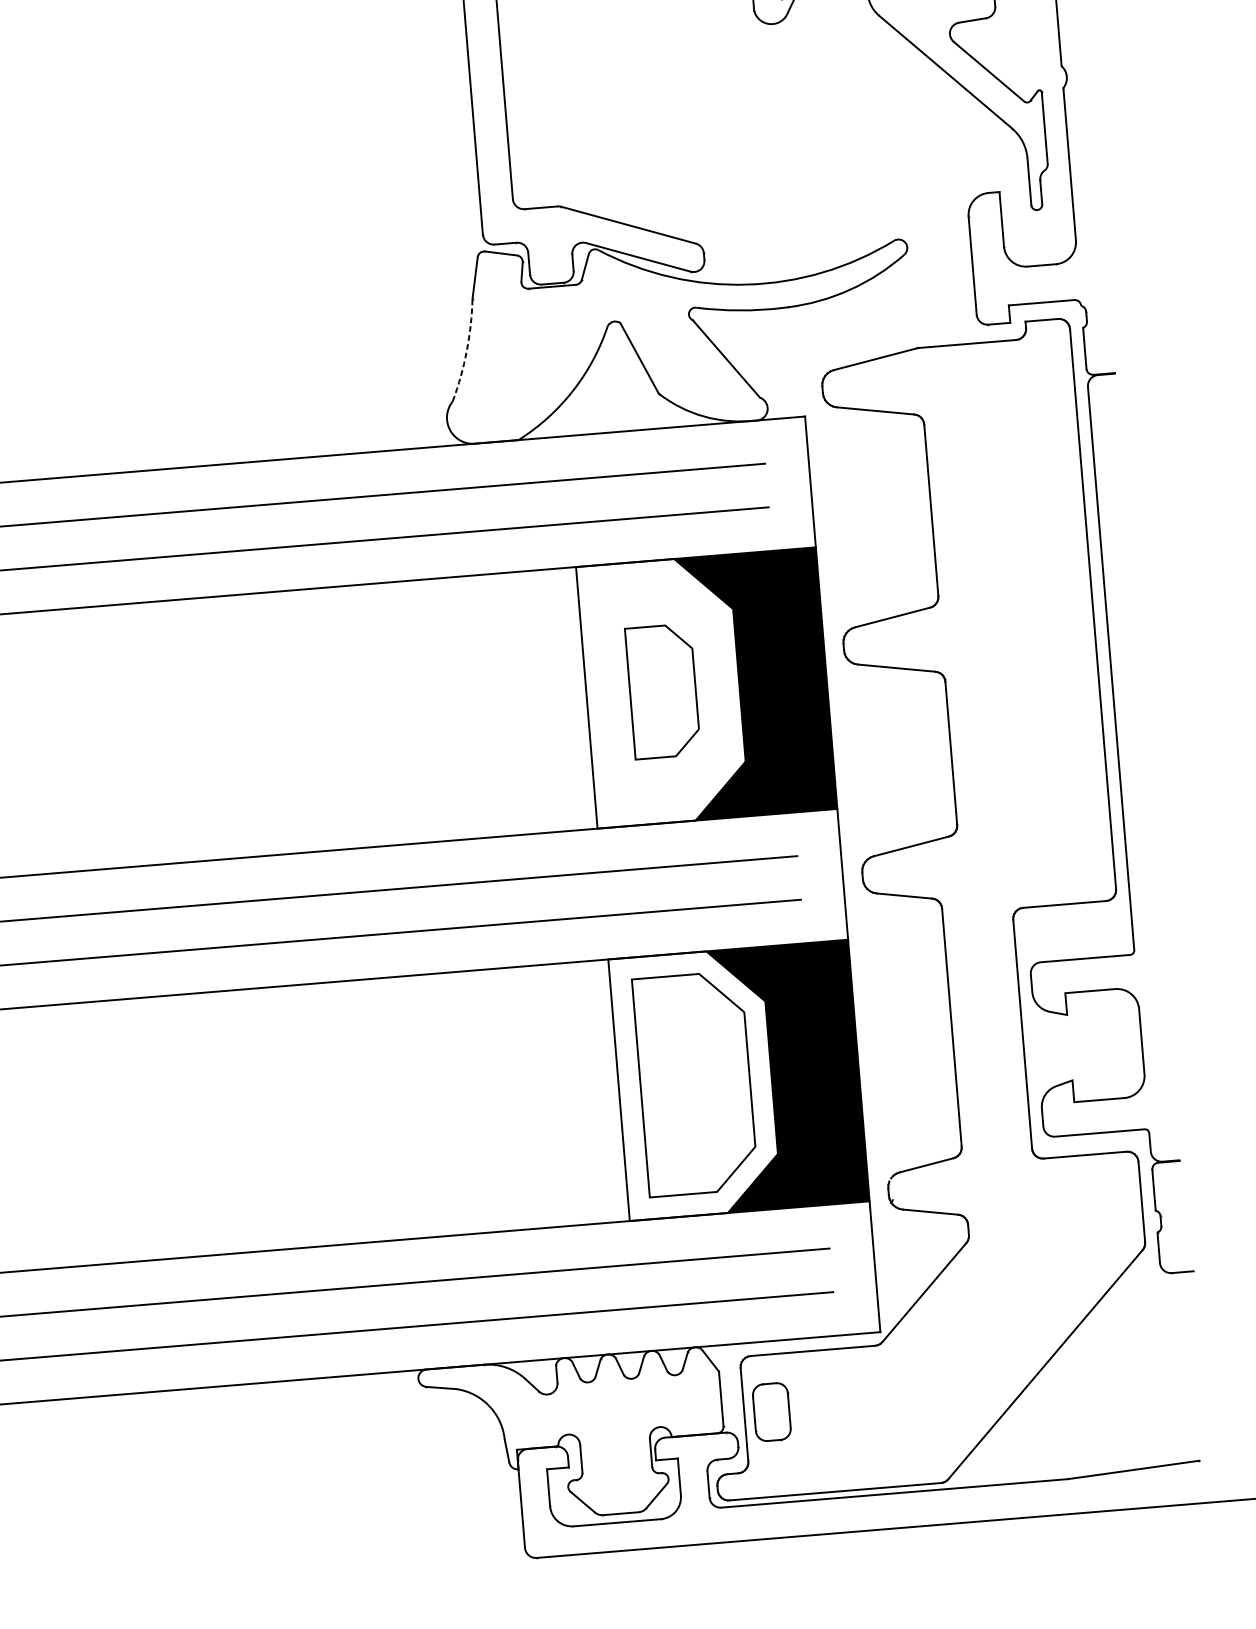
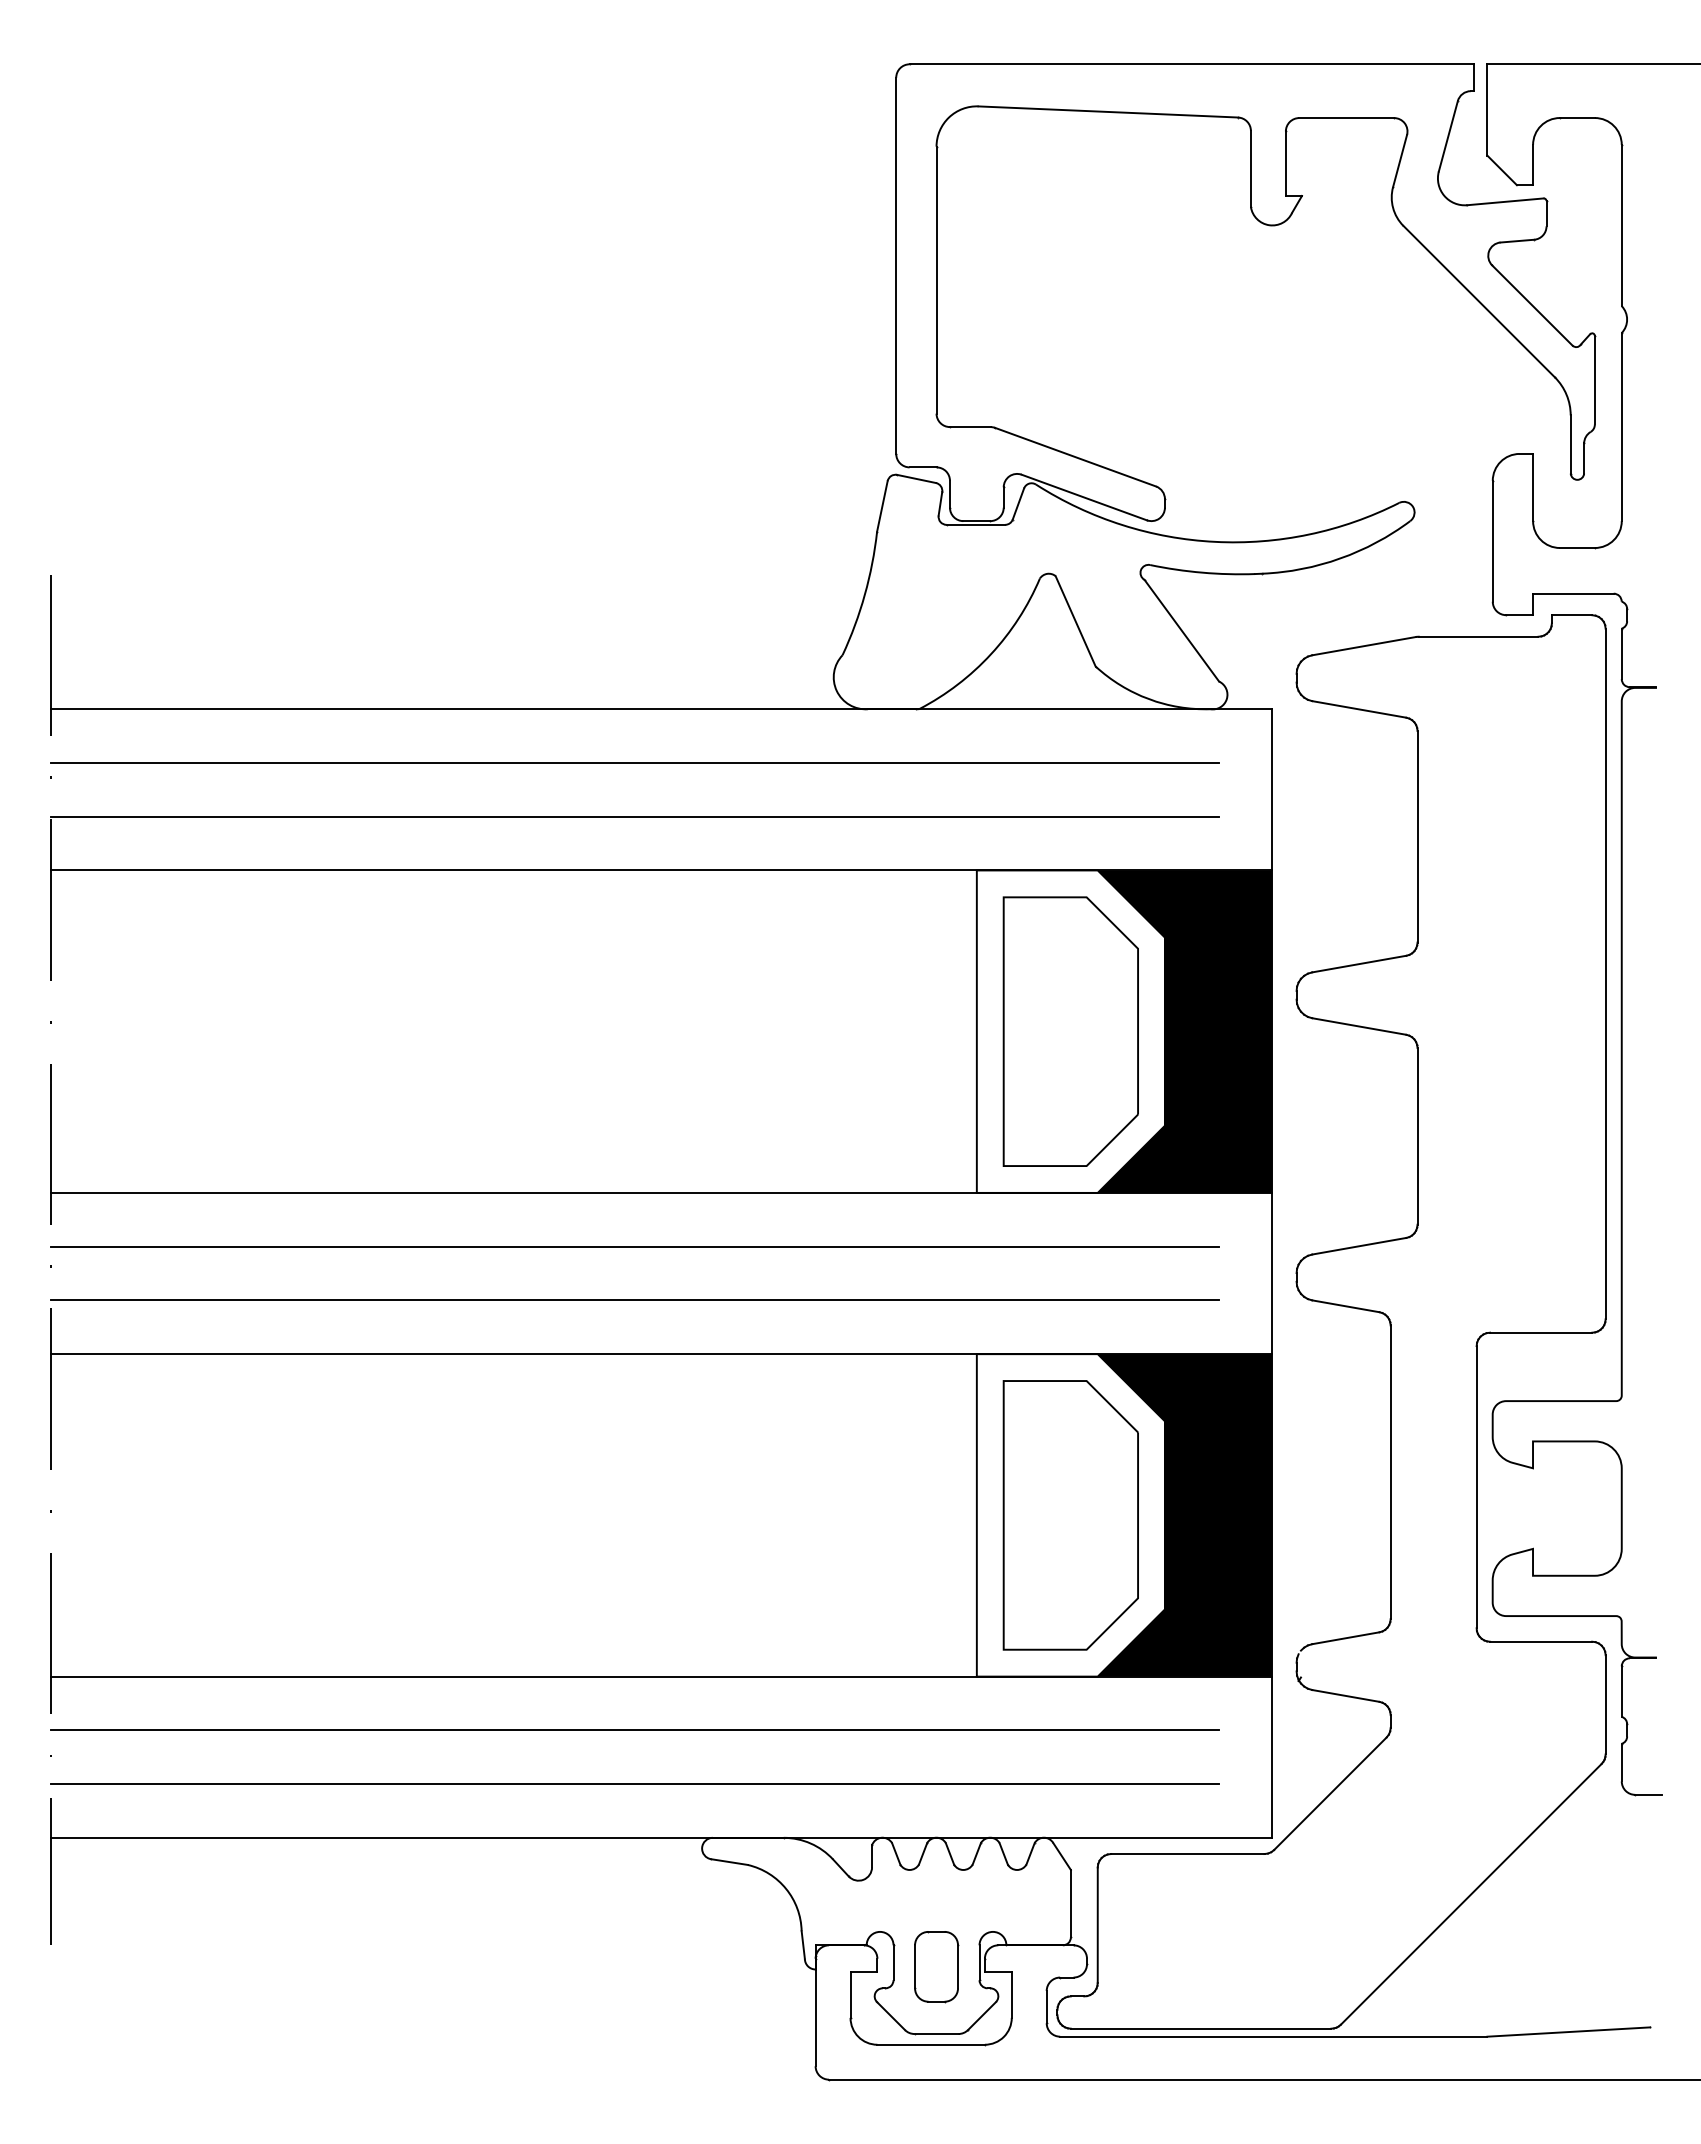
arc: (466, 350) -> (864, 594), dashed -> solid
part: (662, 691) -> (1070, 1031), size x1.67
part: (771, 1412) -> (936, 1967), moved

